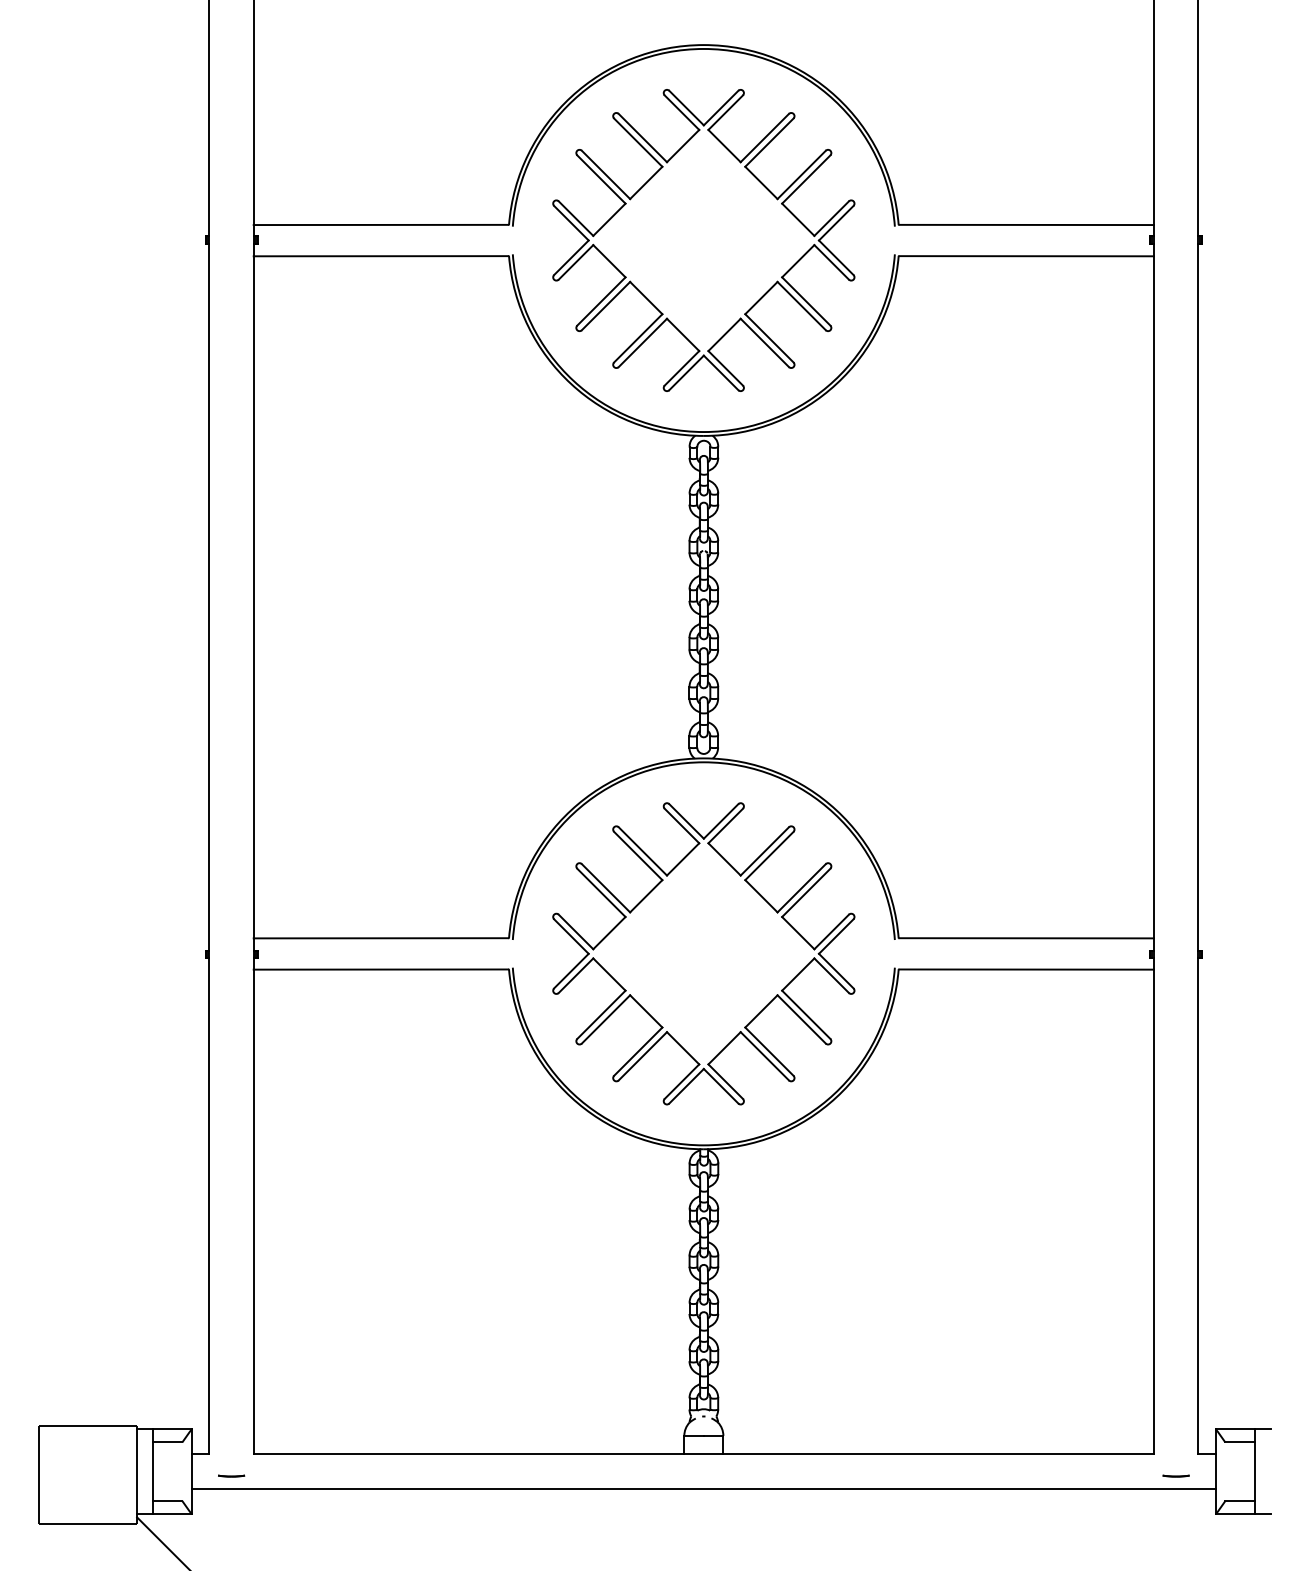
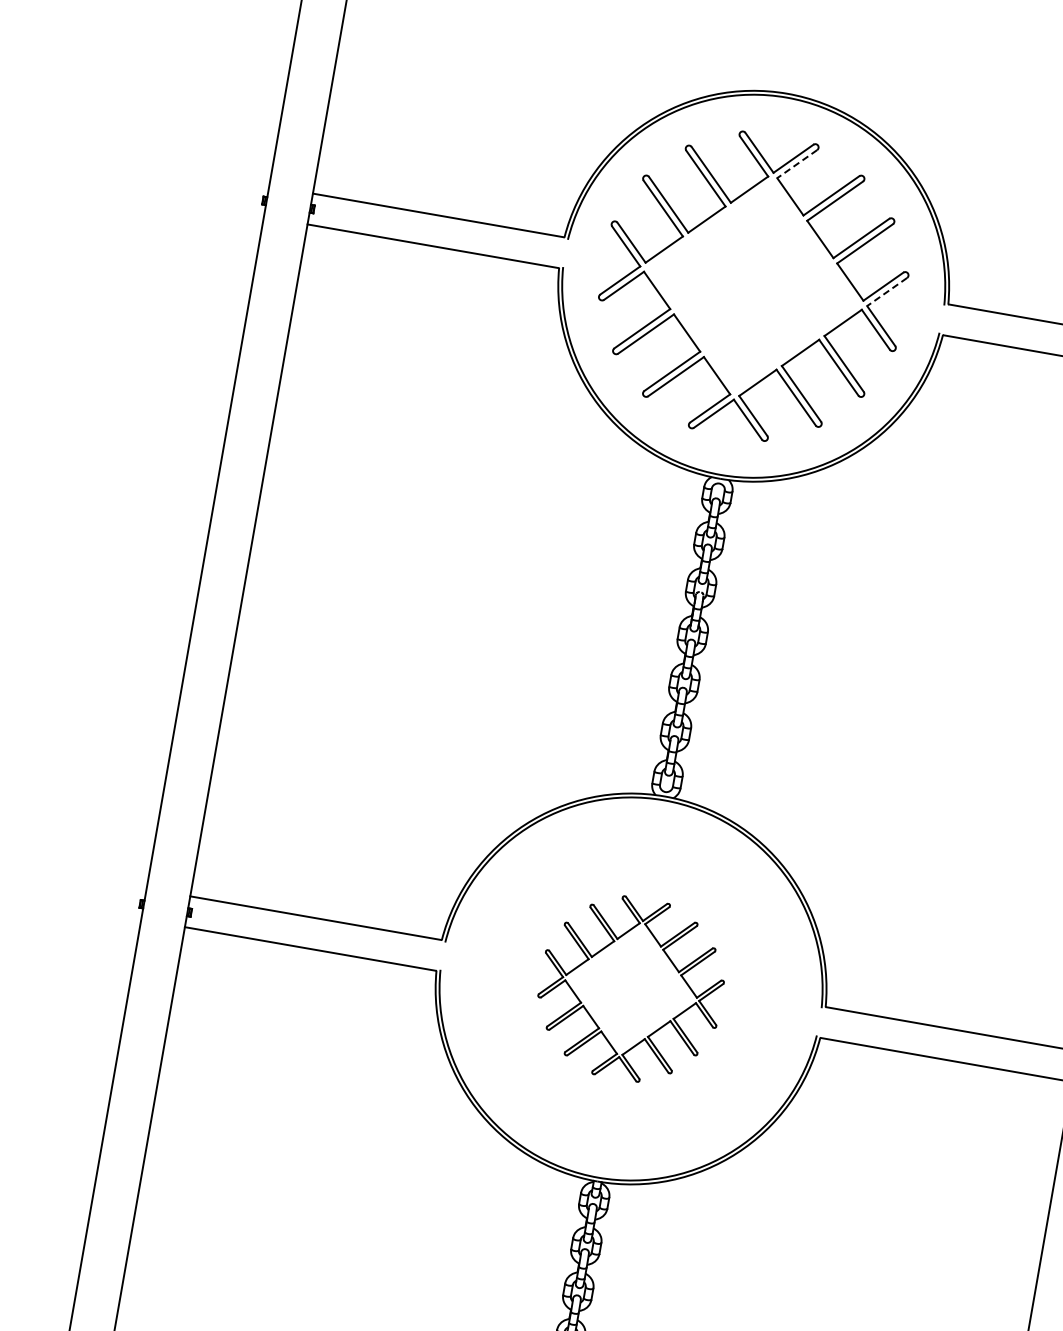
line: (725, 113) -> (796, 164), solid -> dashed
line: (835, 223) -> (886, 292), solid -> dashed
part: (703, 953) -> (630, 988), size x0.6

